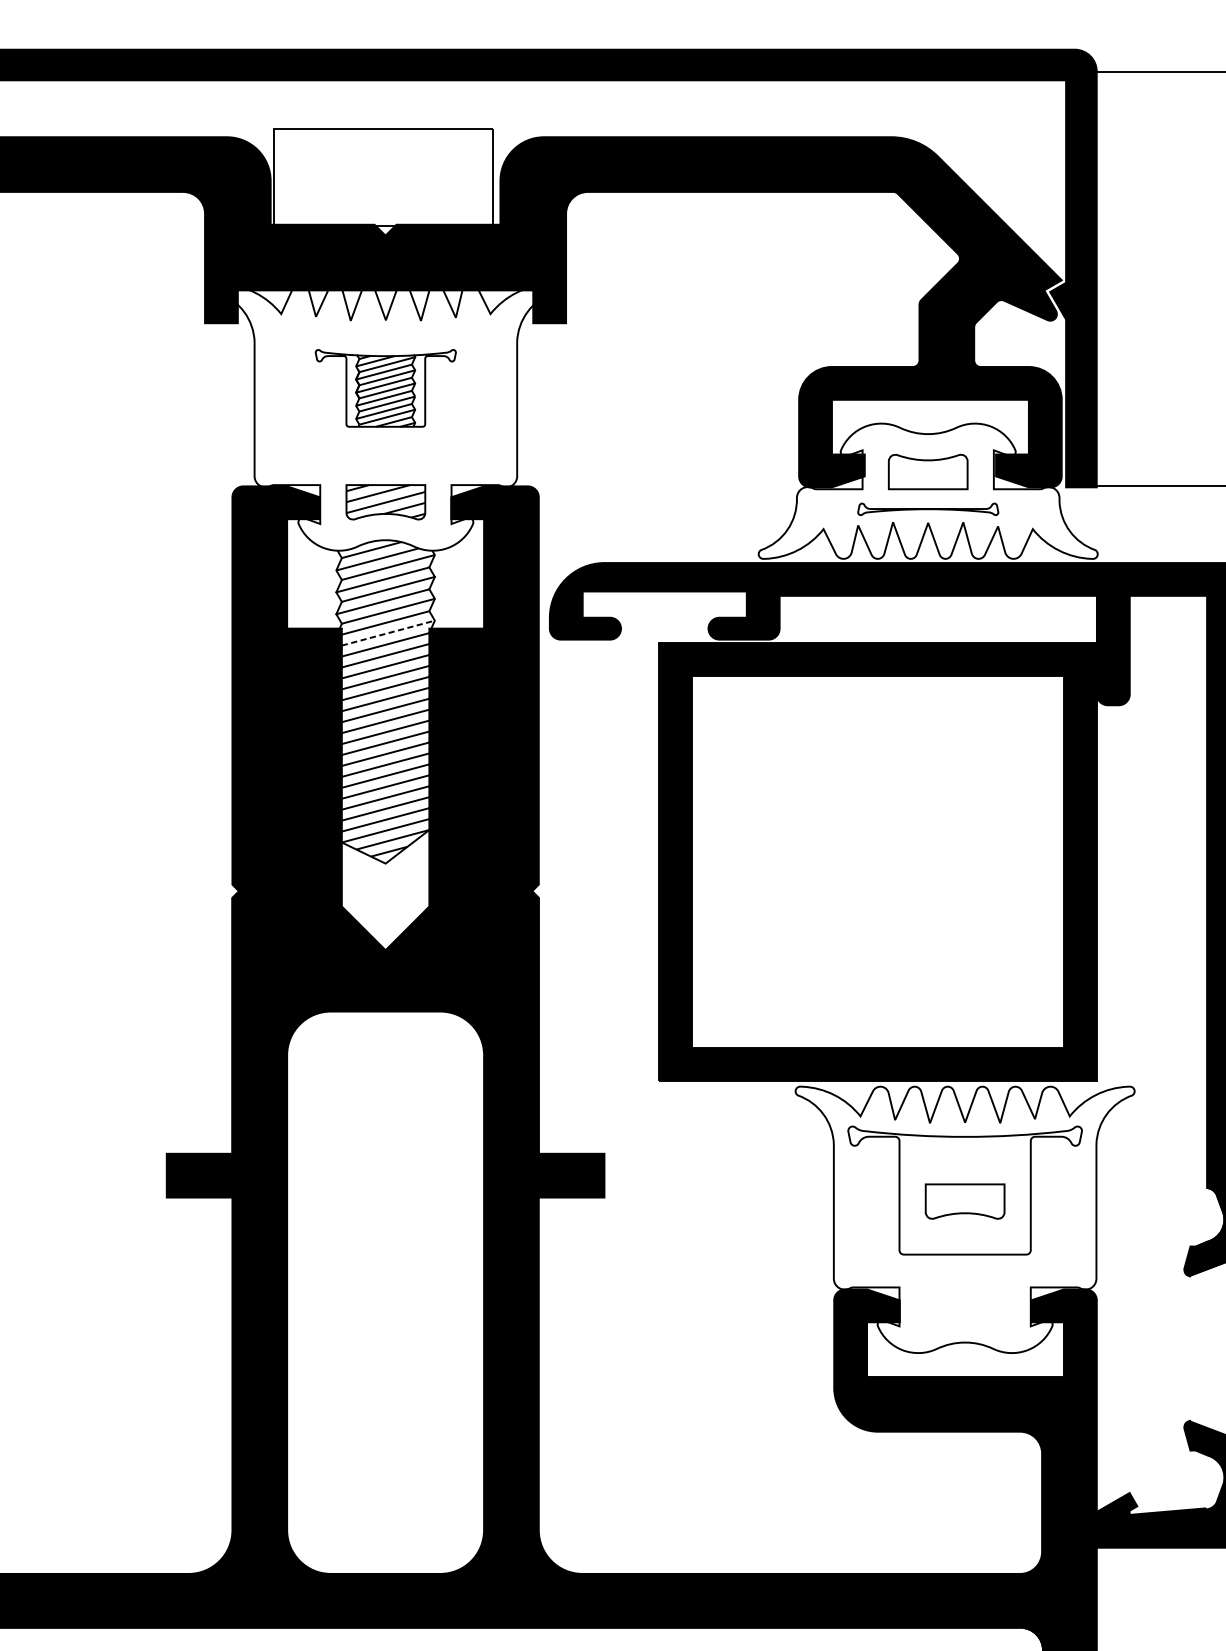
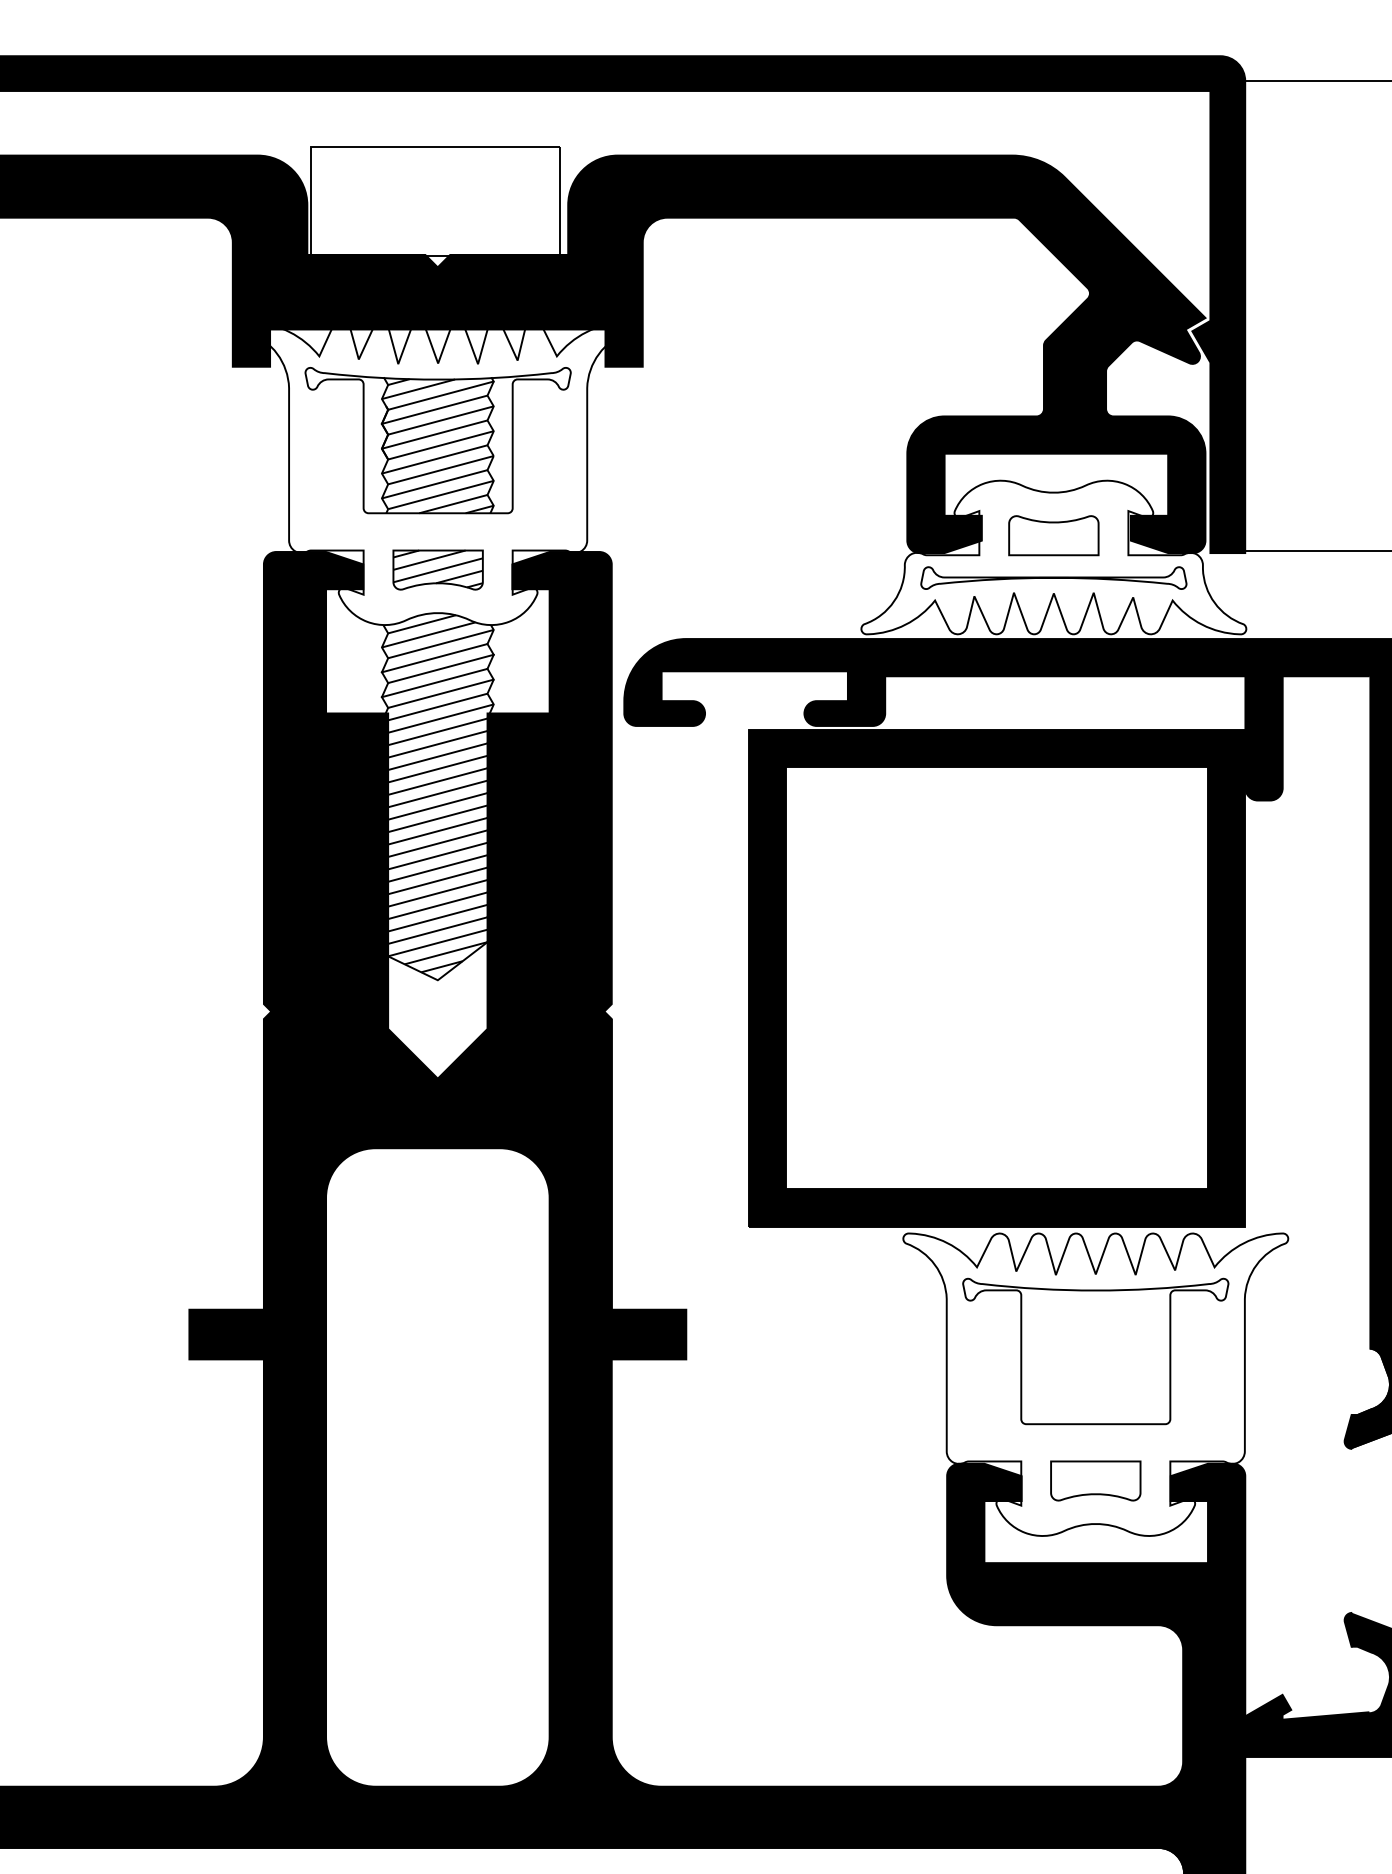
part: (385, 388) -> (437, 440), size x1.67
part: (927, 508) -> (1053, 577), size x1.67
line: (387, 633) -> (440, 718), dashed -> solid
part: (964, 1201) -> (1095, 1480), moved

